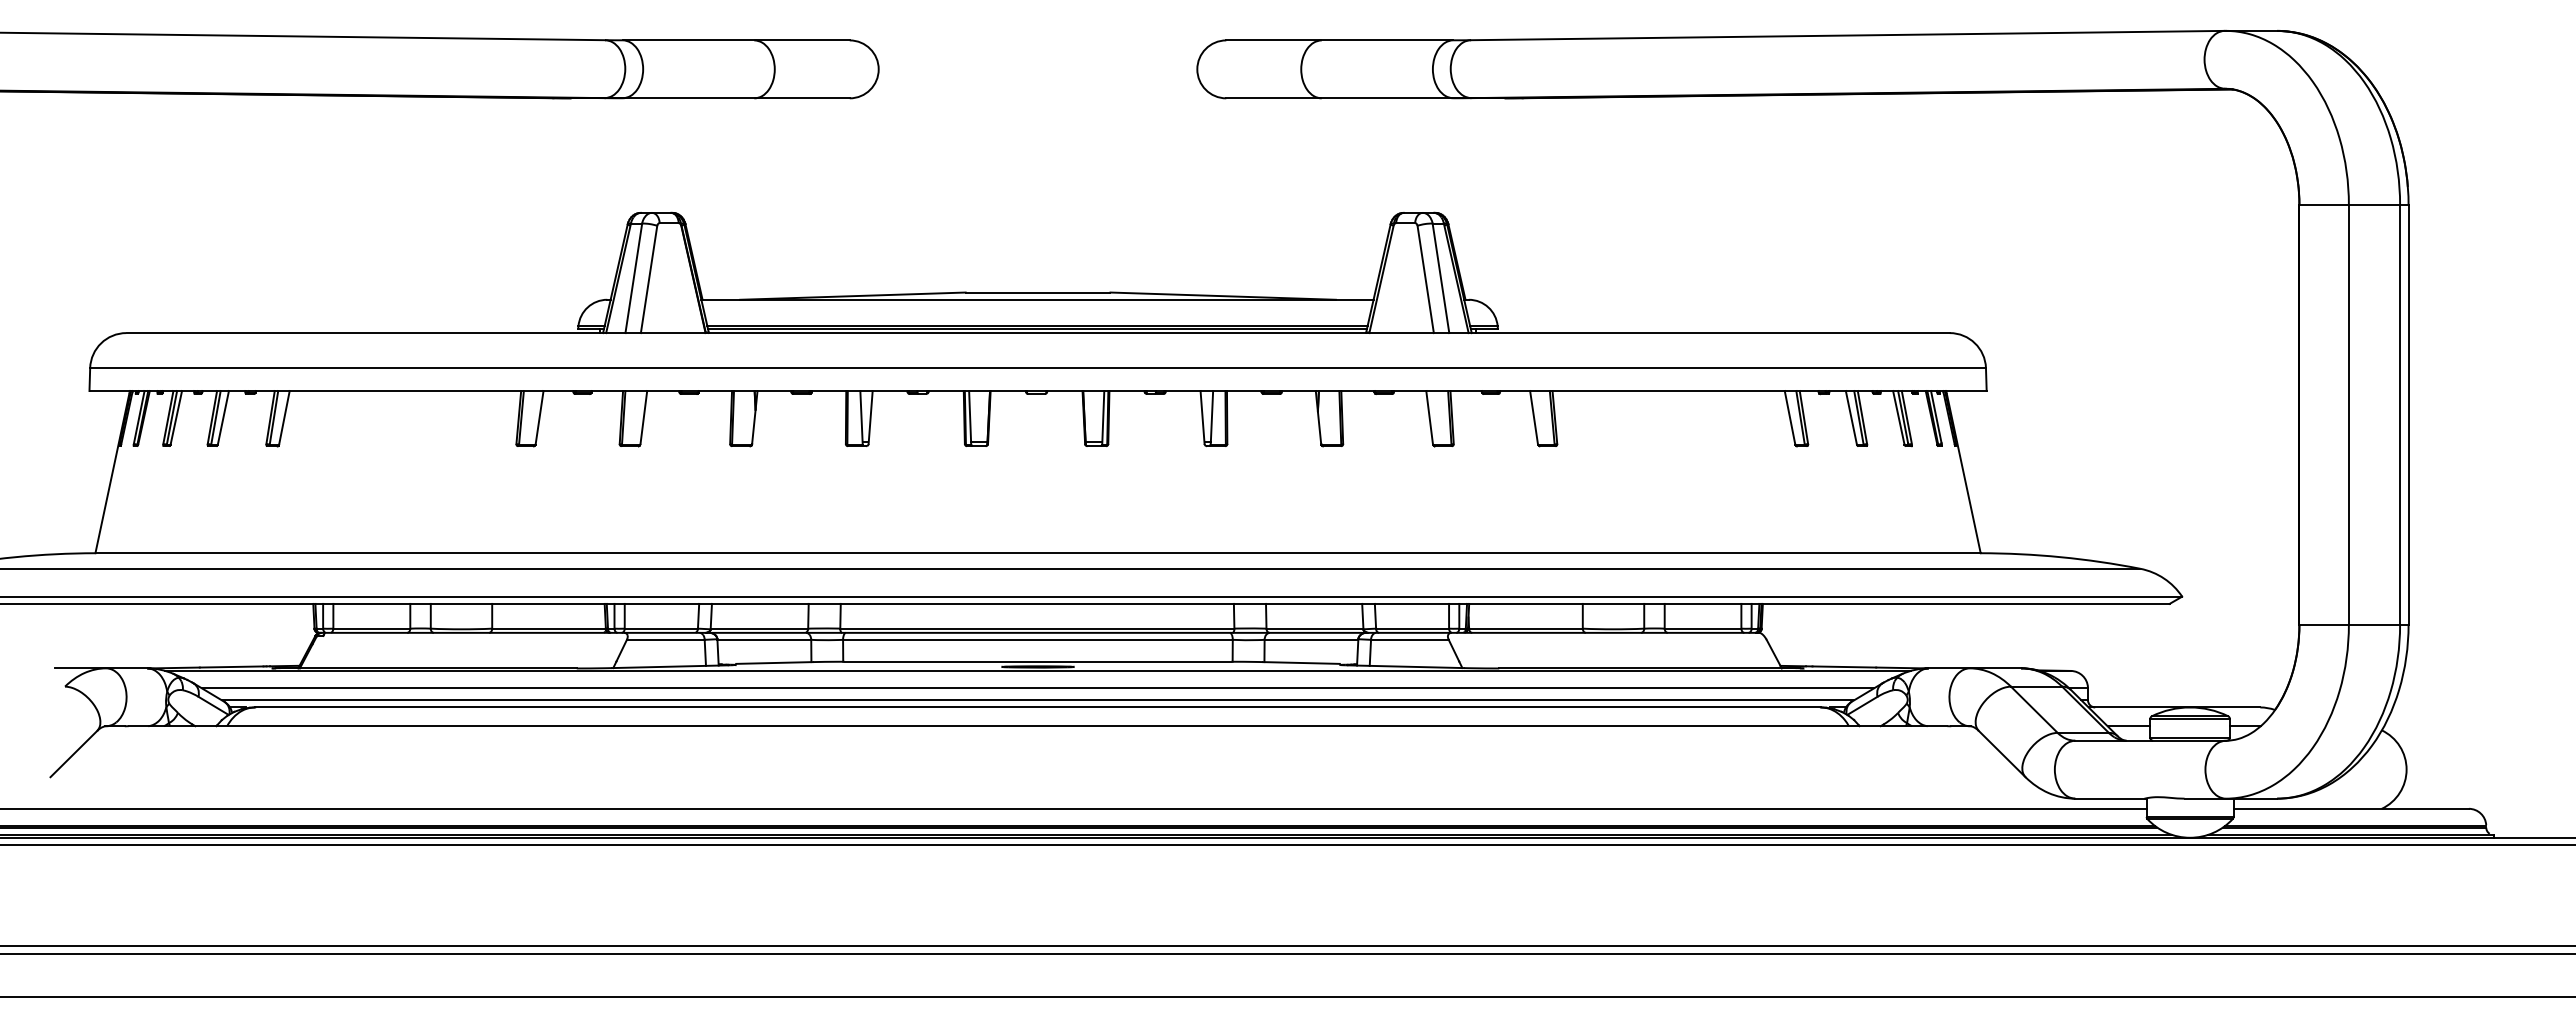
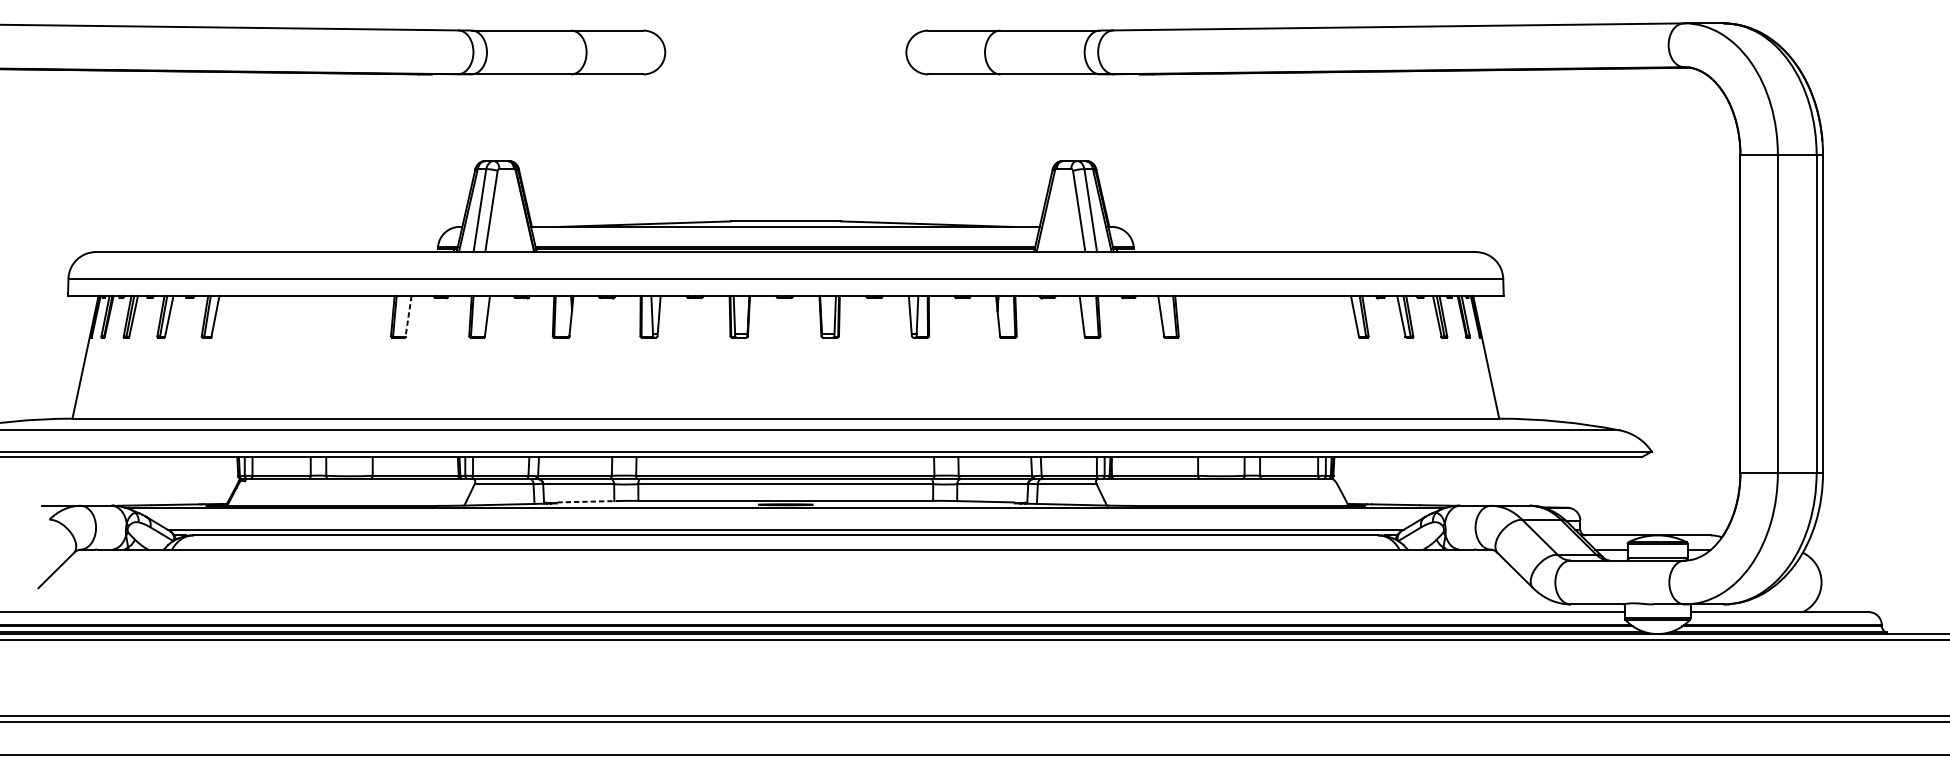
line: (539, 417) -> (408, 315), solid -> dashed
line: (775, 662) -> (587, 501), solid -> dashed
line: (1037, 688) -> (785, 521), removed

